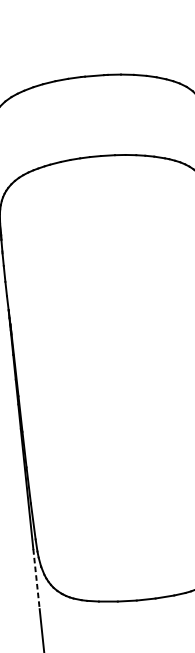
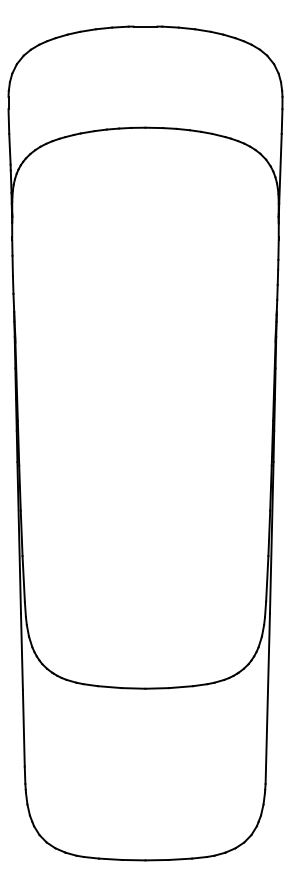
line: (36, 578) -> (21, 651), dashed -> solid

